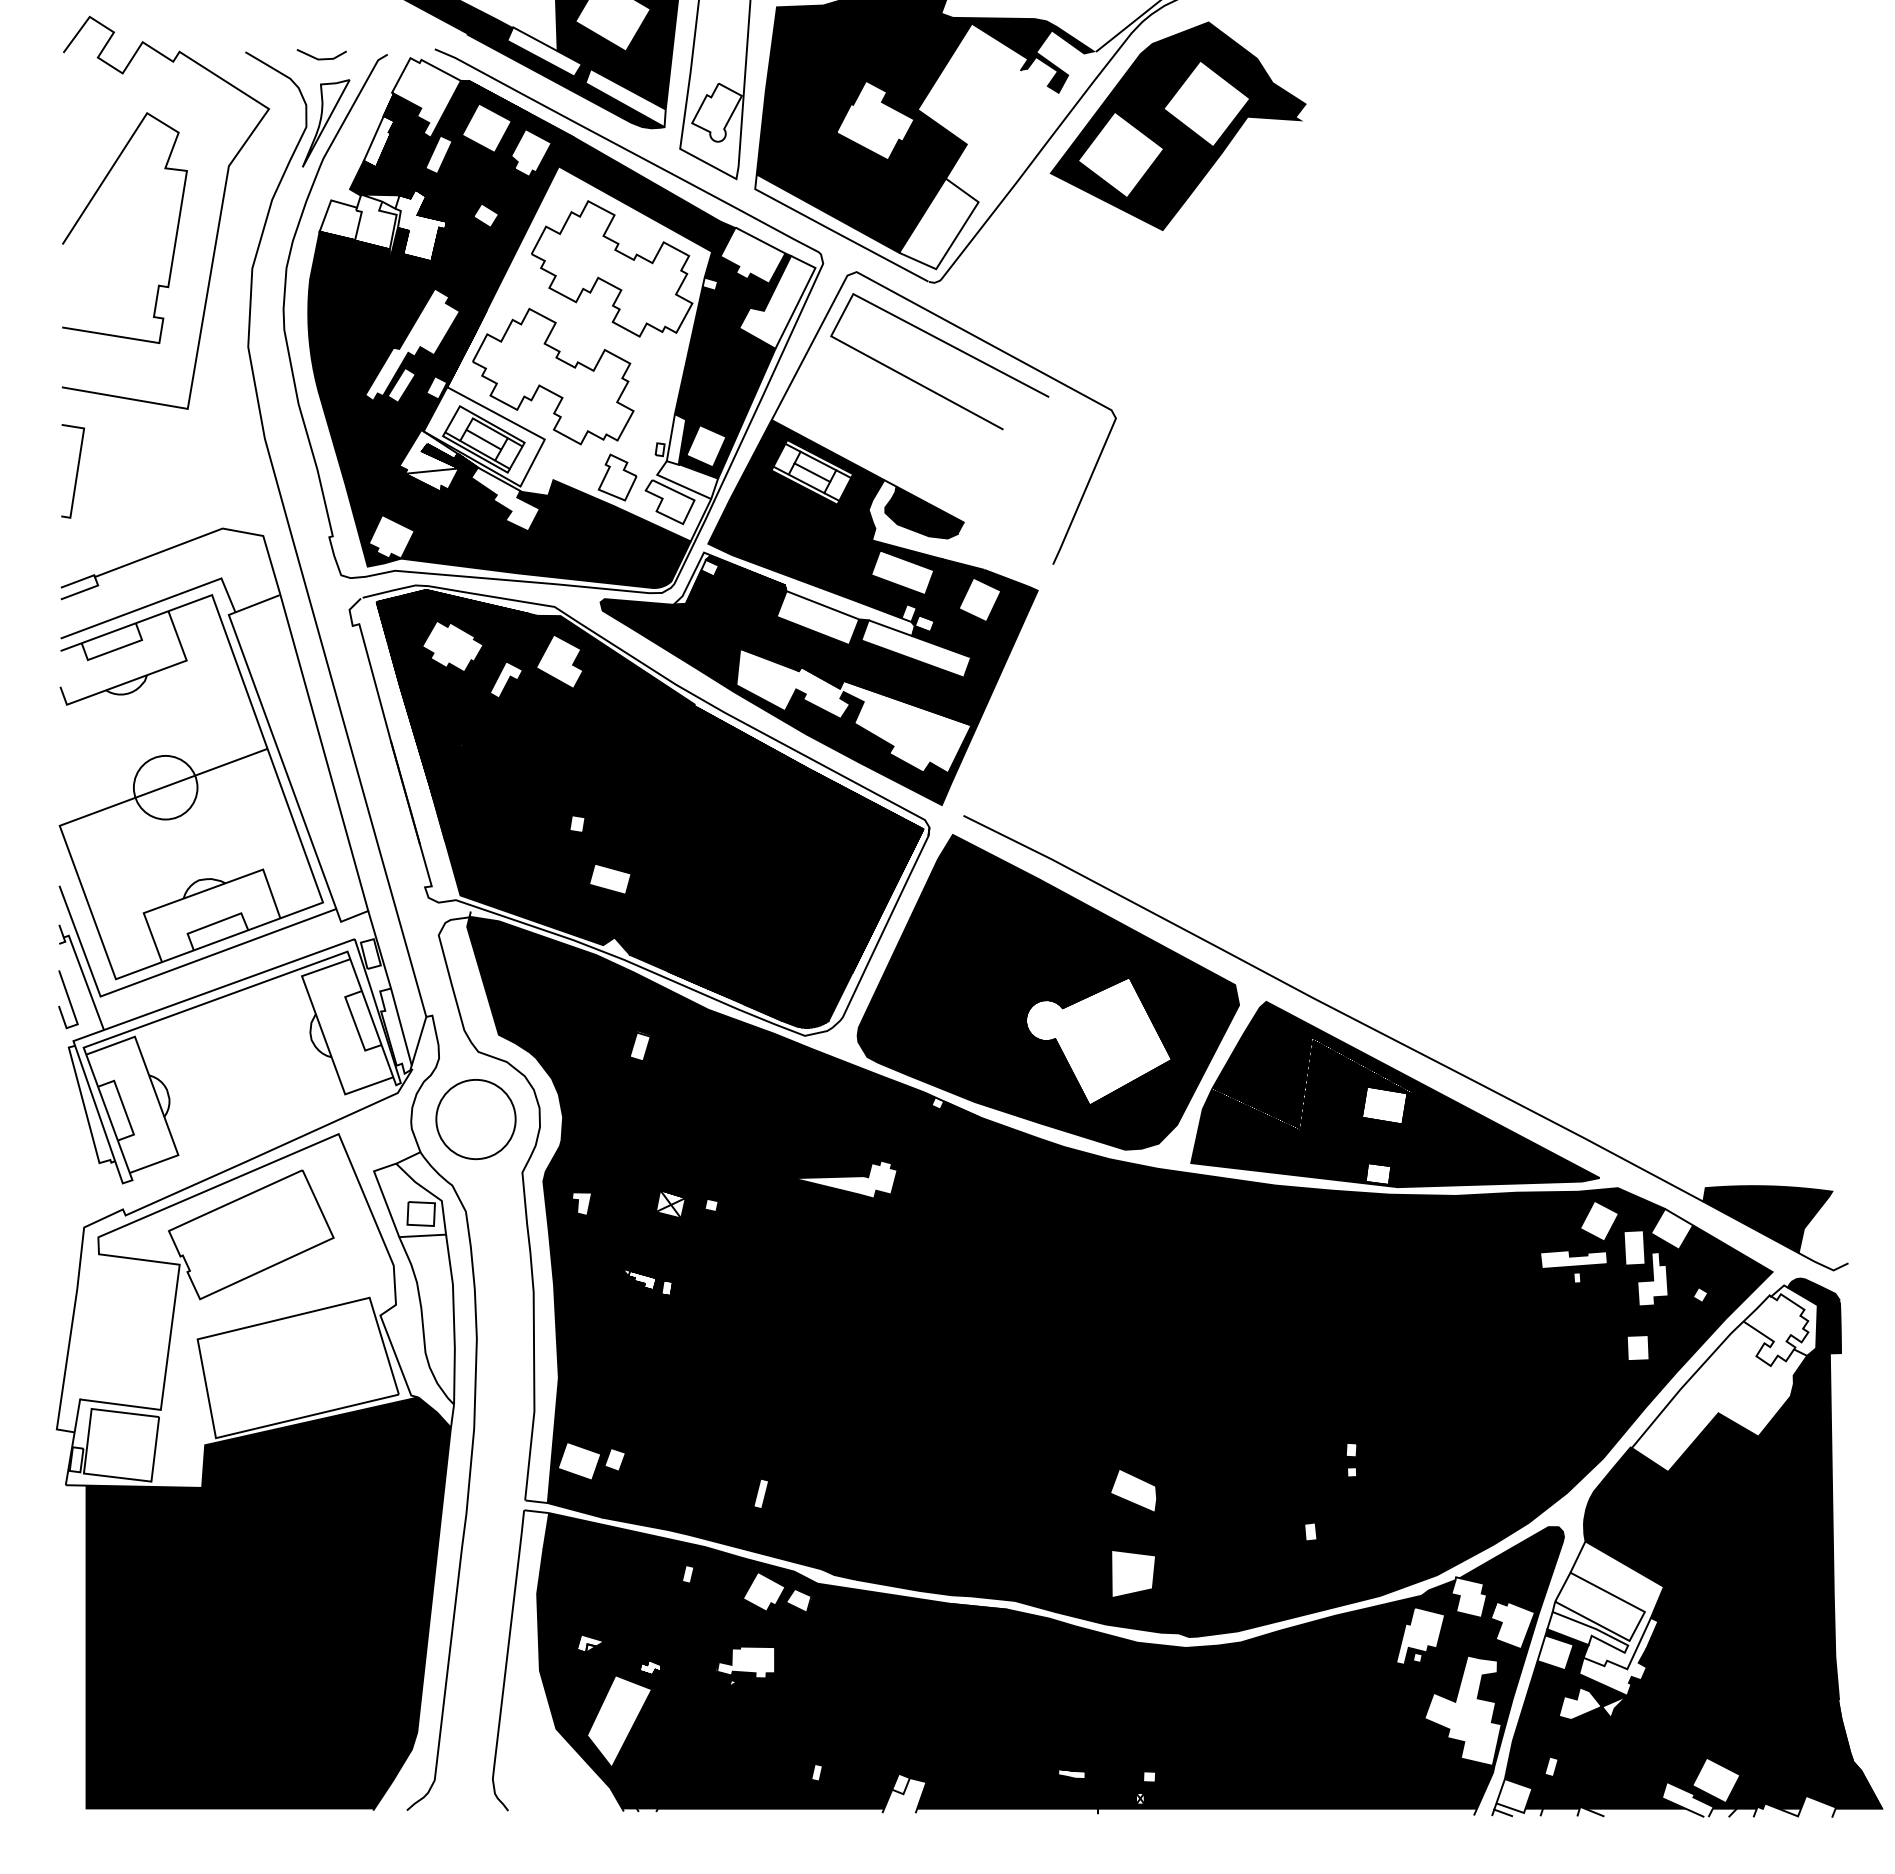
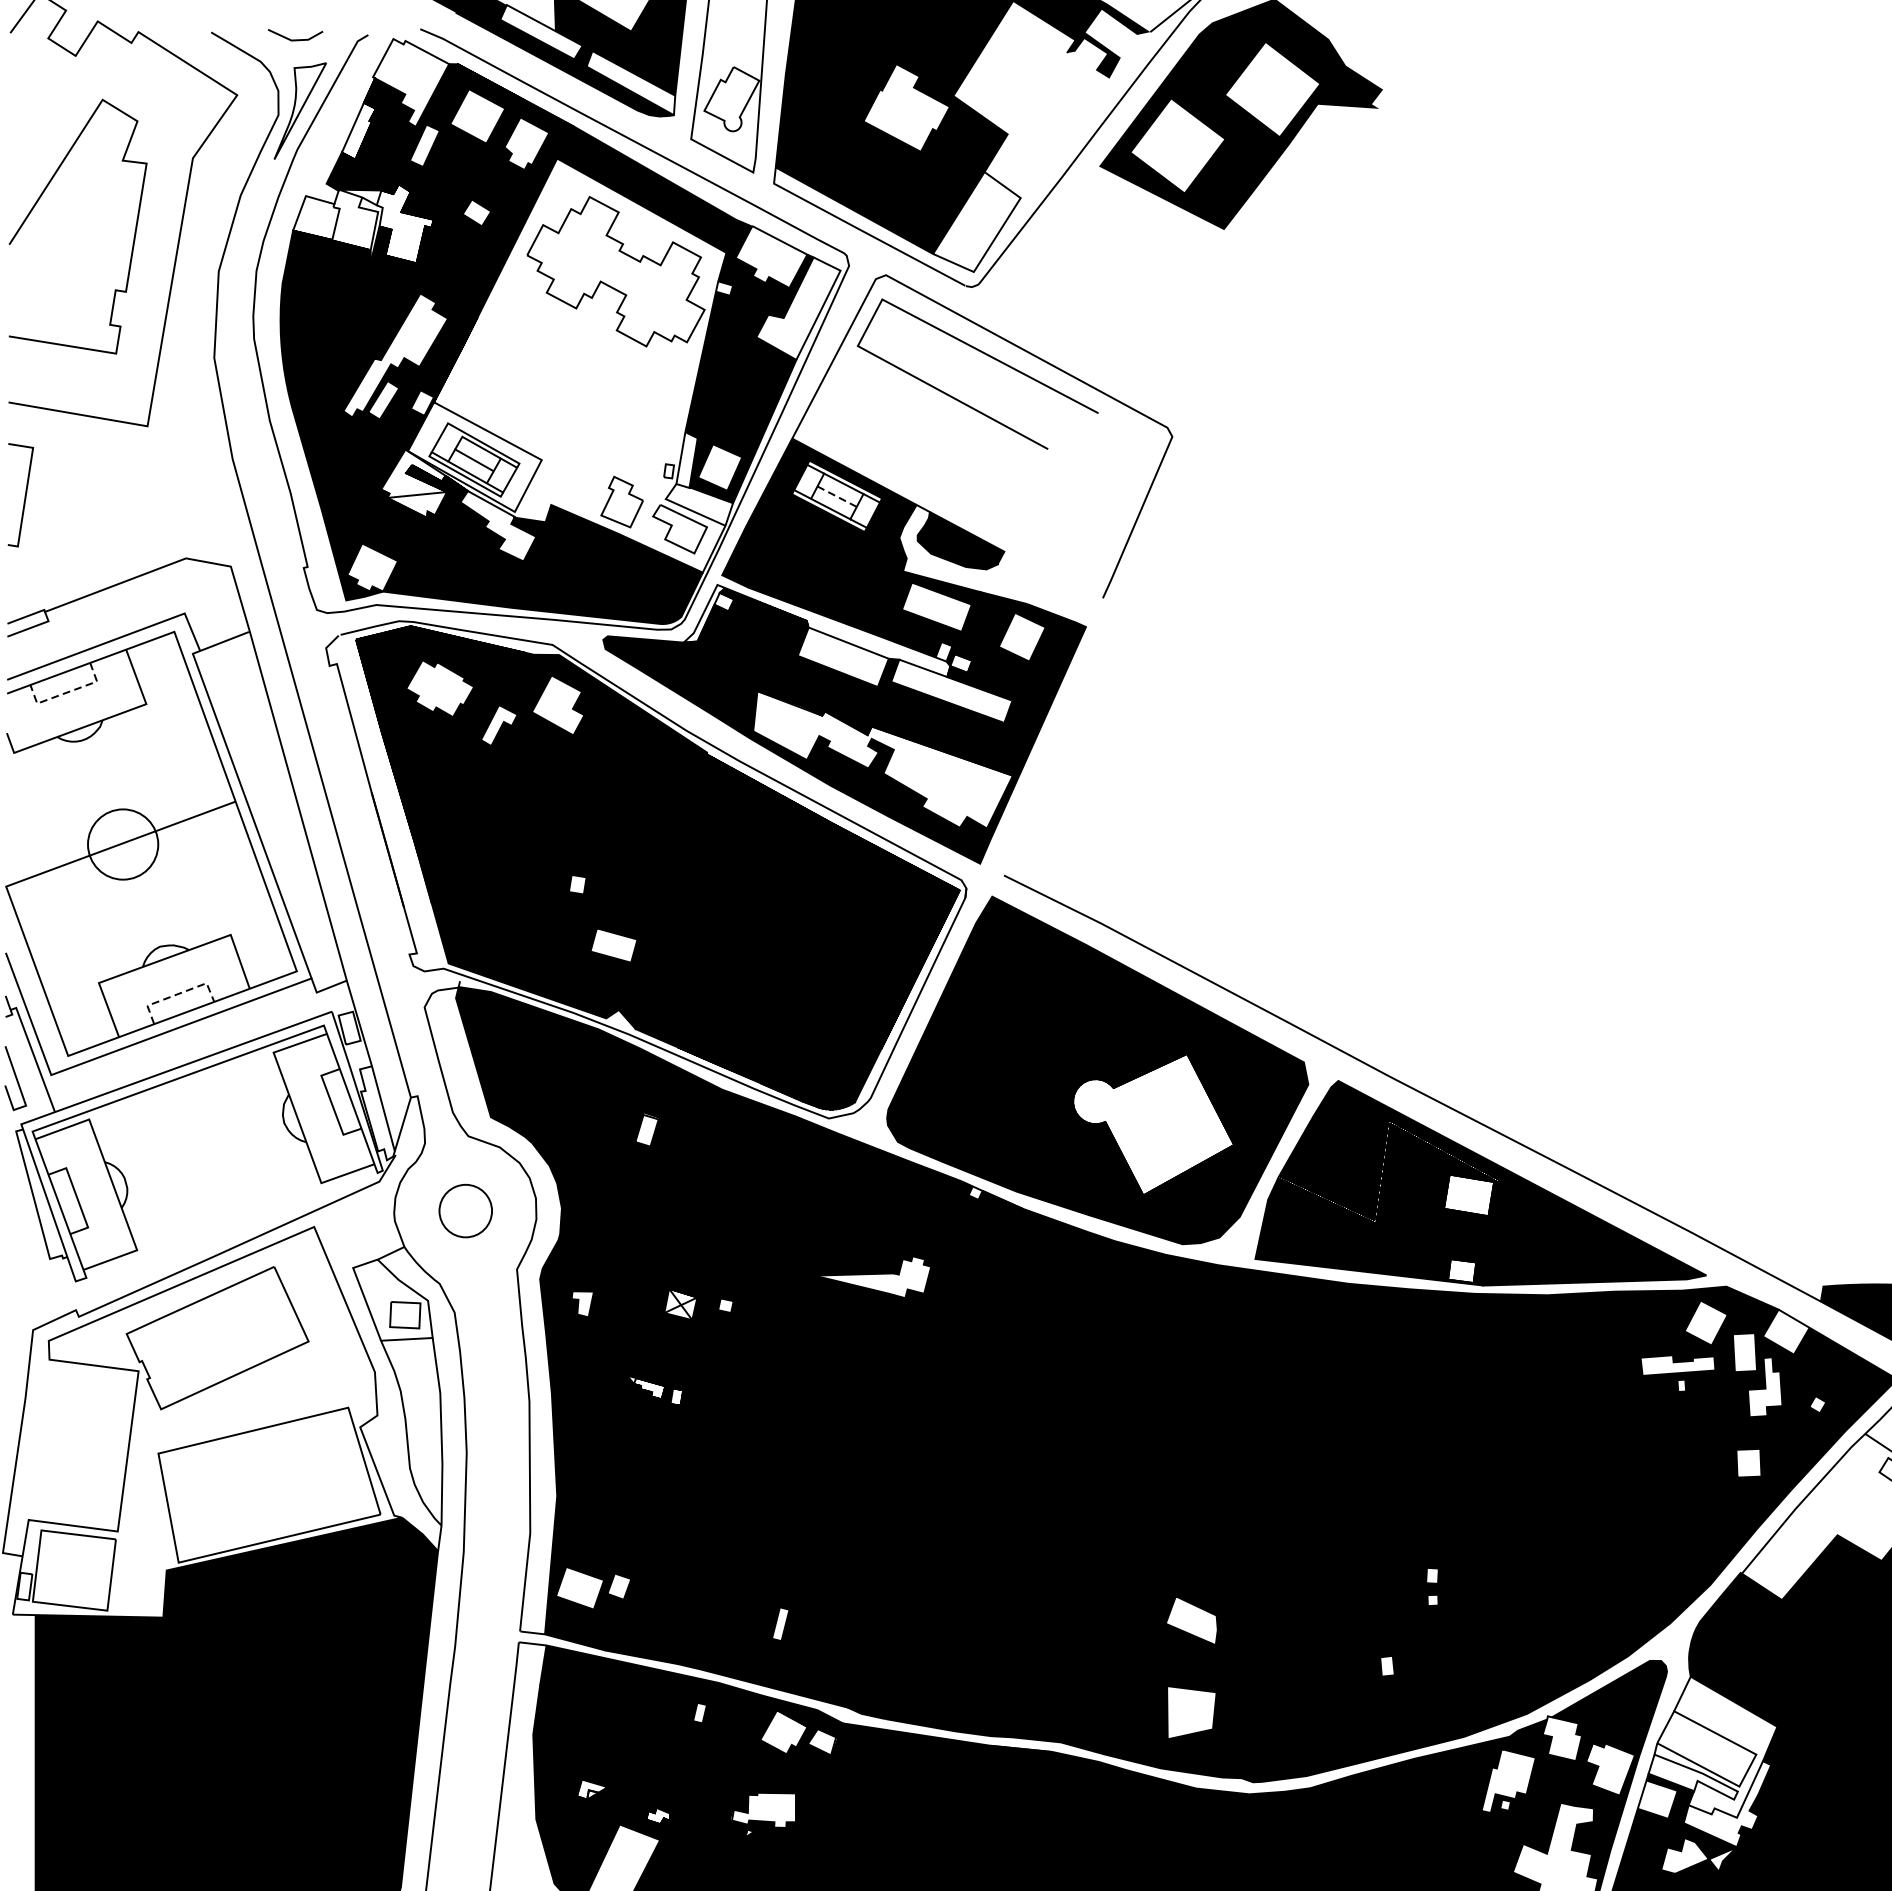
part: (553, 376) -> (551, 390), removed
line: (812, 472) -> (837, 496), solid -> dashed
line: (114, 650) -> (66, 693), solid -> dashed
line: (215, 923) -> (178, 994), solid -> dashed
circle: (475, 1119) -> (465, 1210), size x0.6

